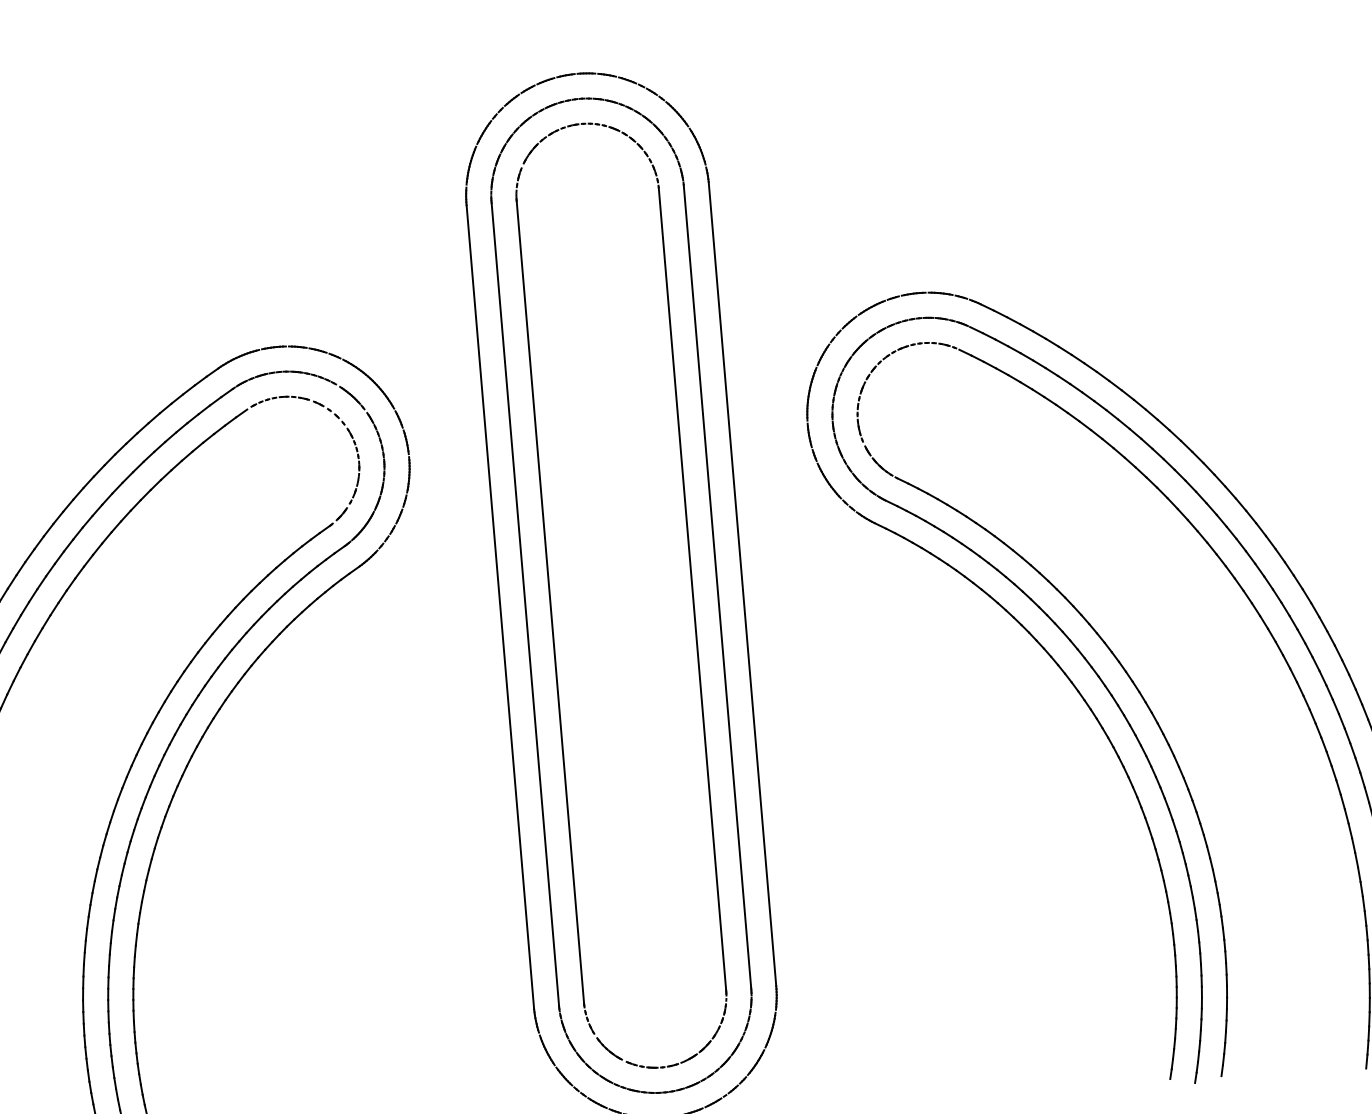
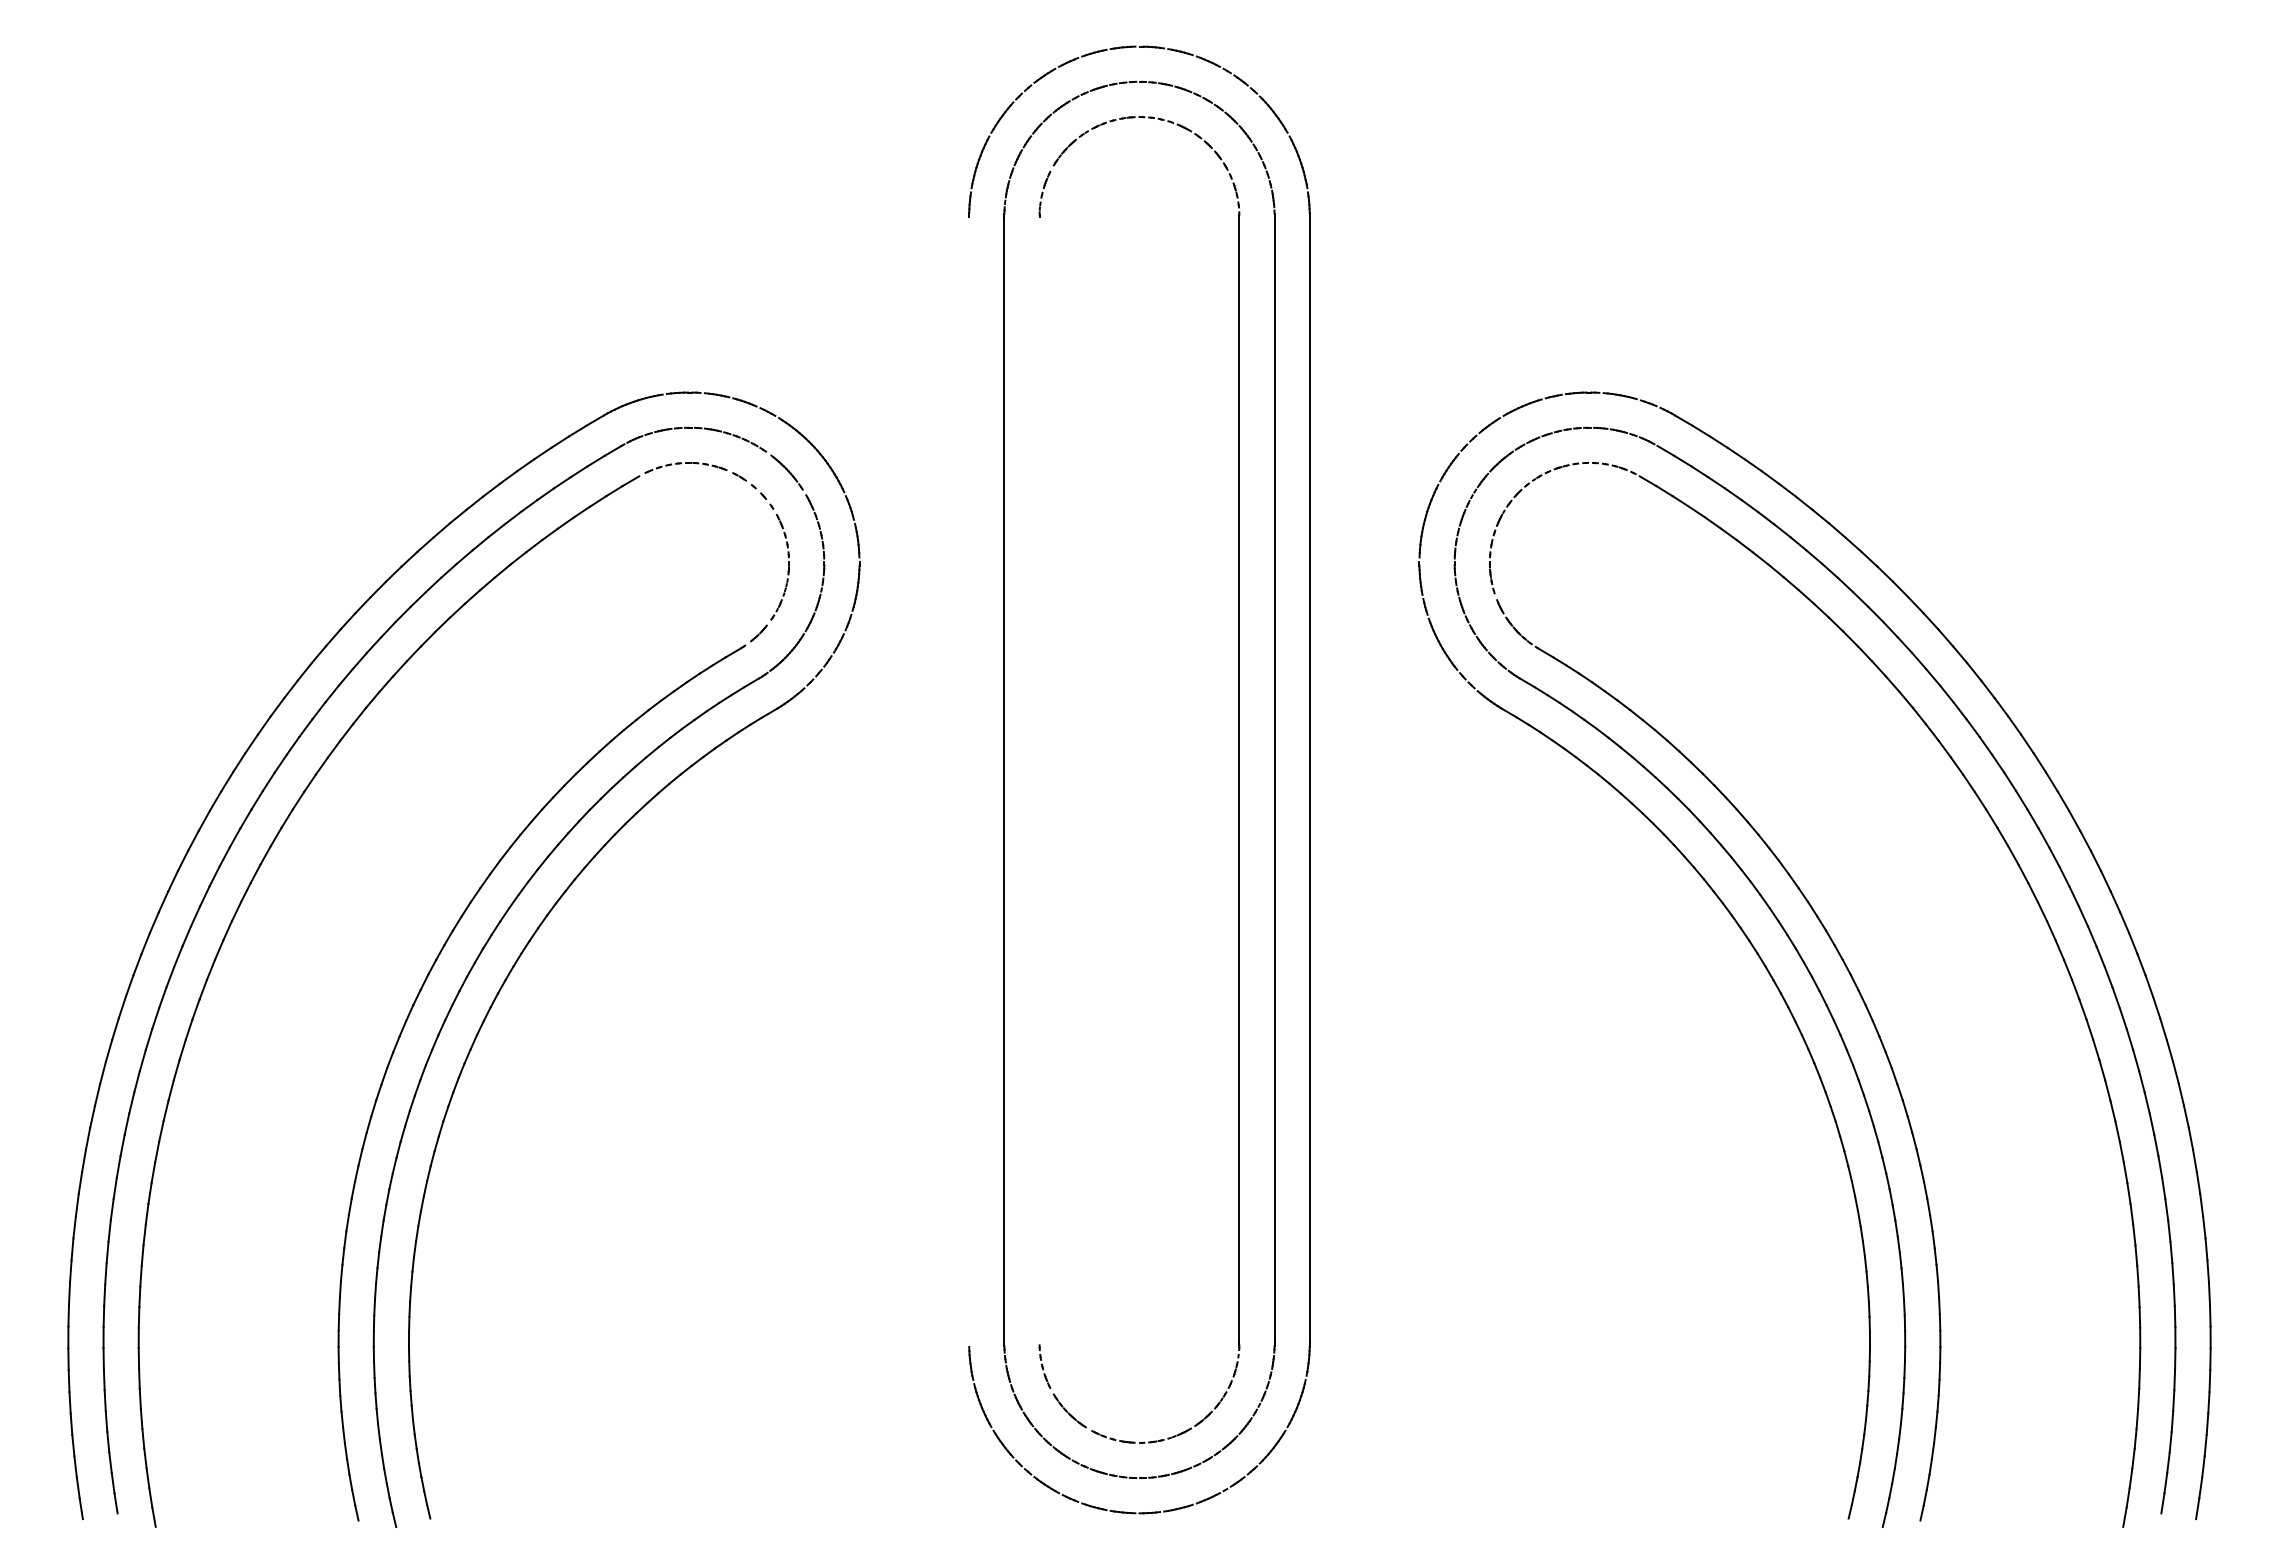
line: (550, 602) -> (1039, 780), removed
line: (500, 606) -> (969, 781), removed

